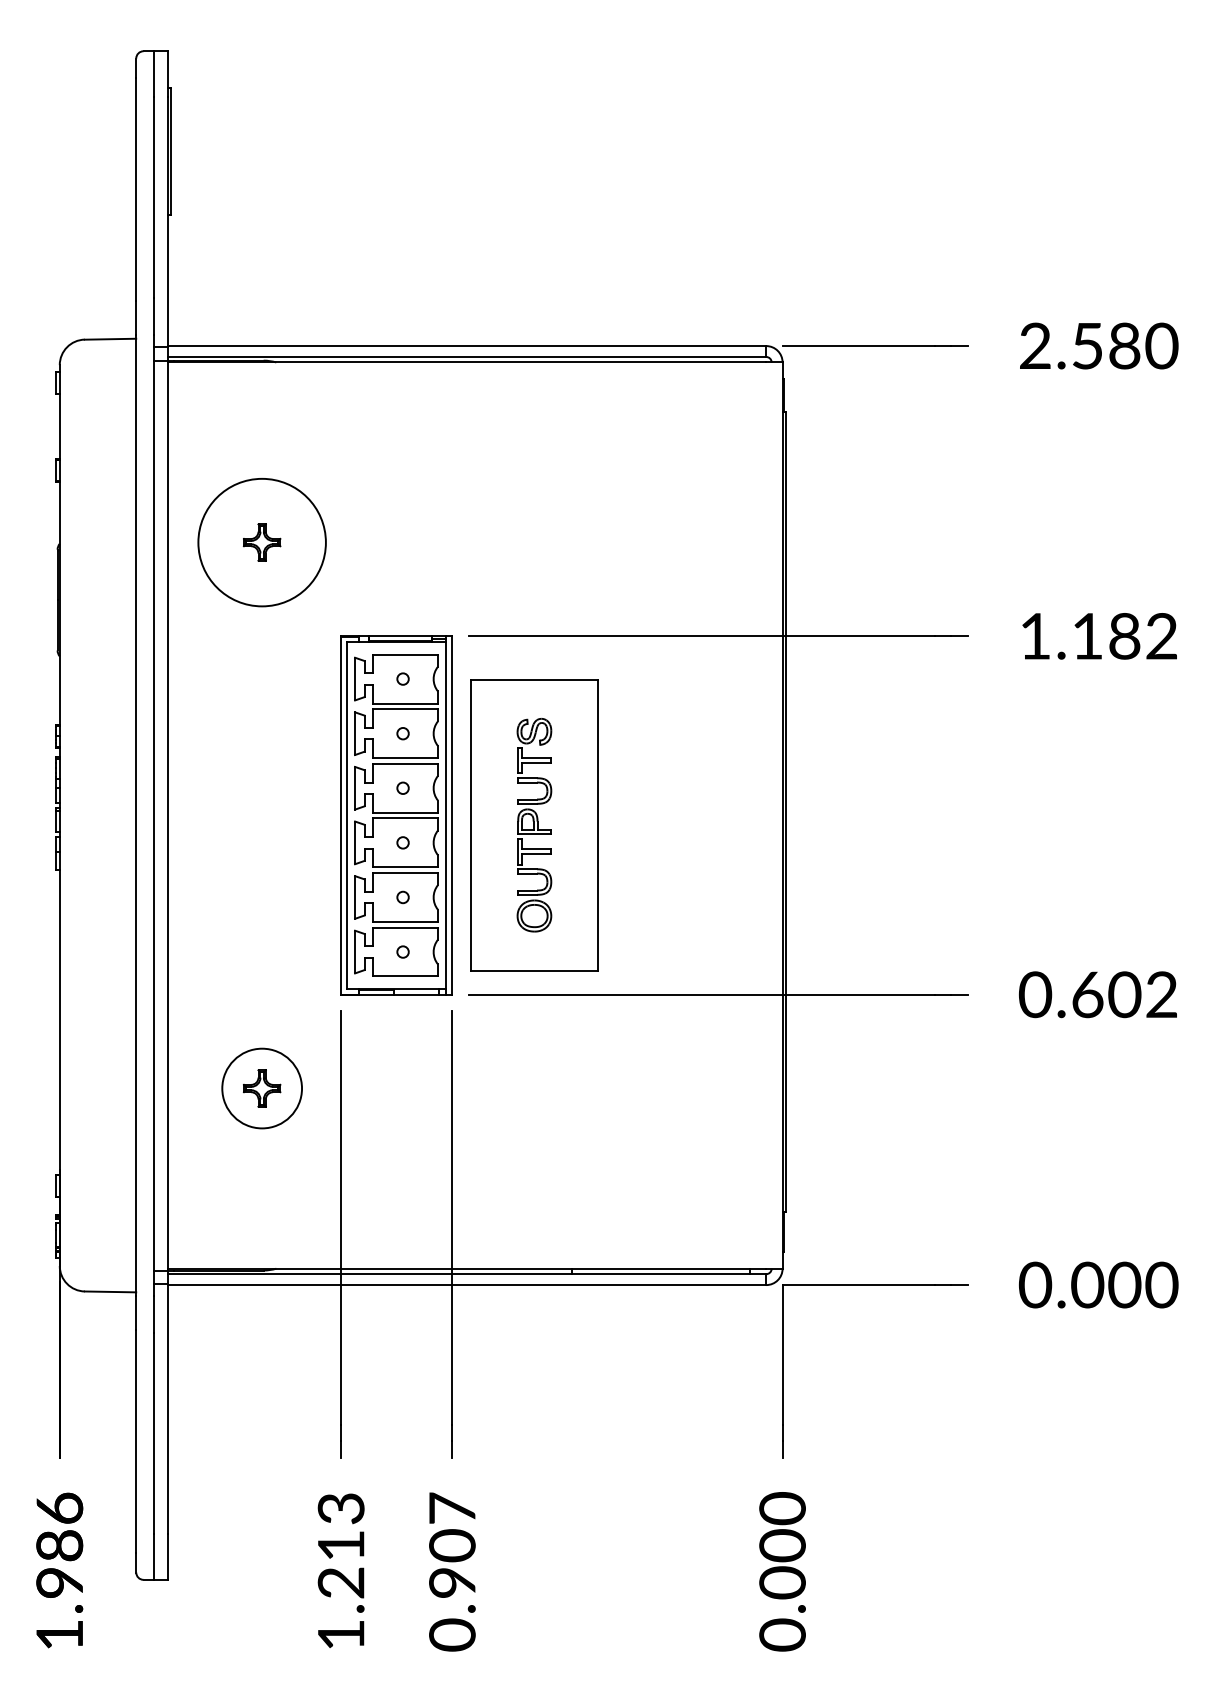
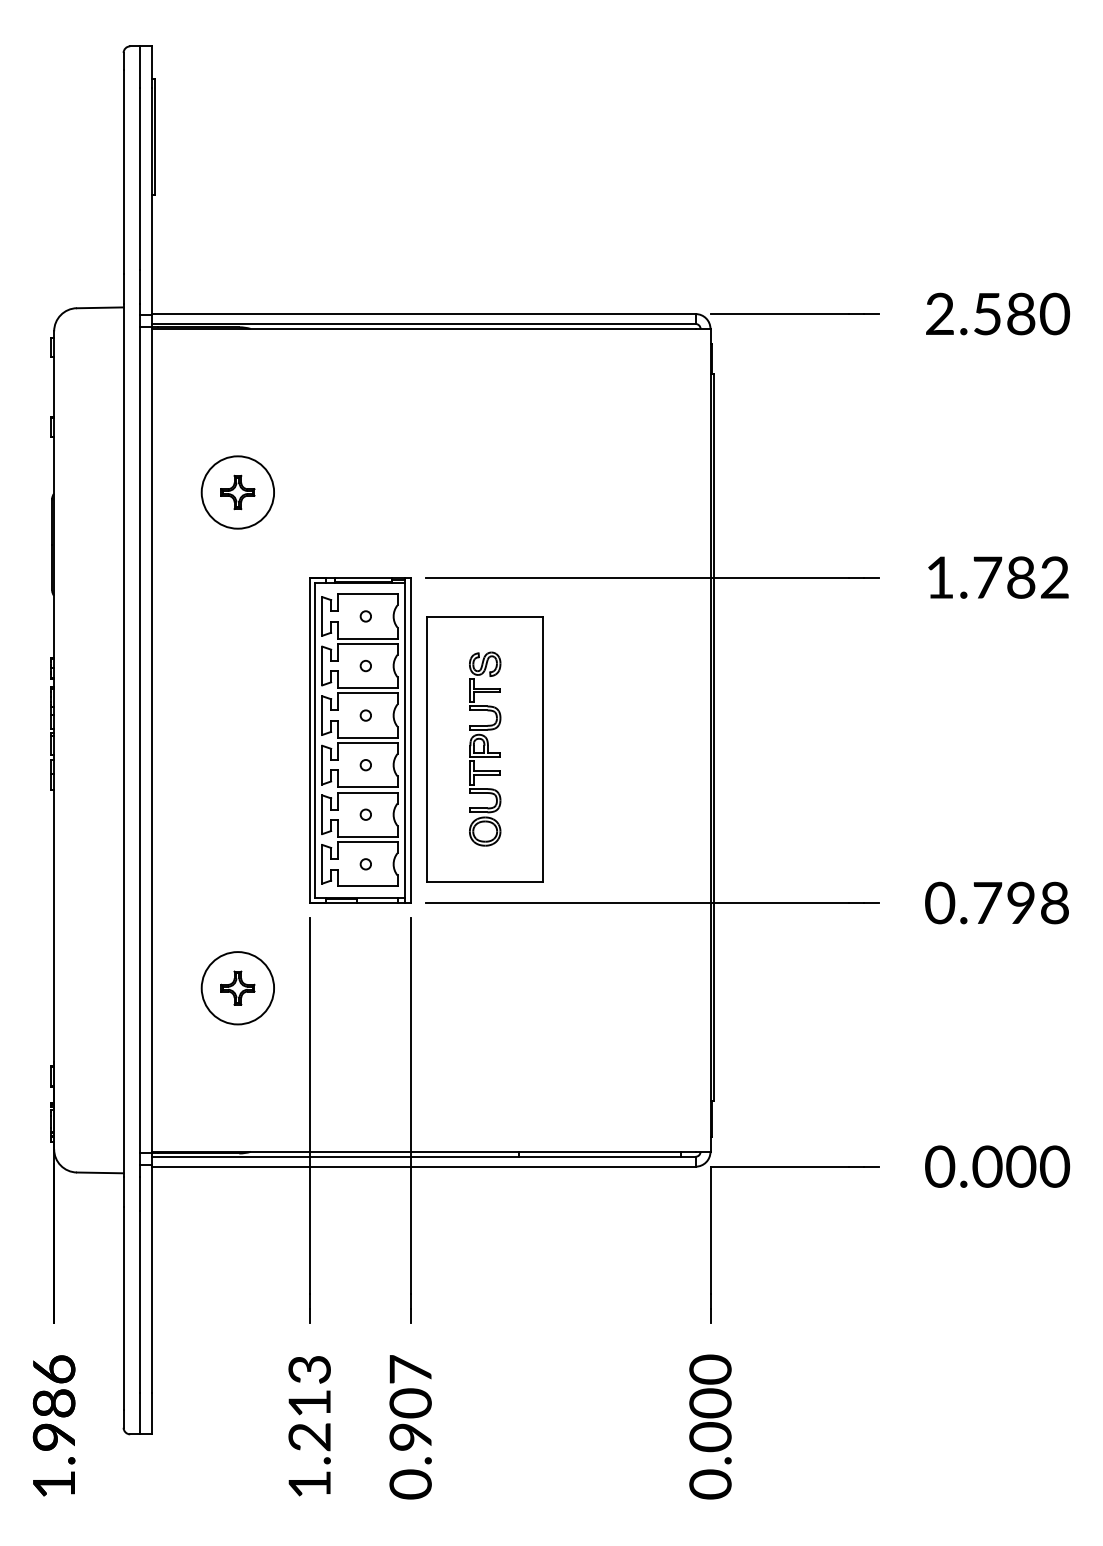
circle: (261, 542) -> (237, 492), size x0.62
text: (1087, 636) -> (987, 577), 1.182 -> 1.782
text: (1124, 995) -> (1020, 903), 0.602 -> 0.798

